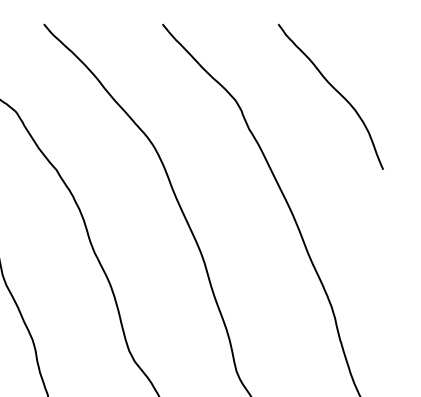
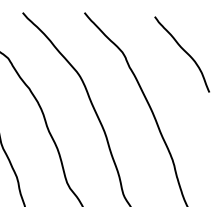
curve: (333, 90) -> (183, 51), moved

